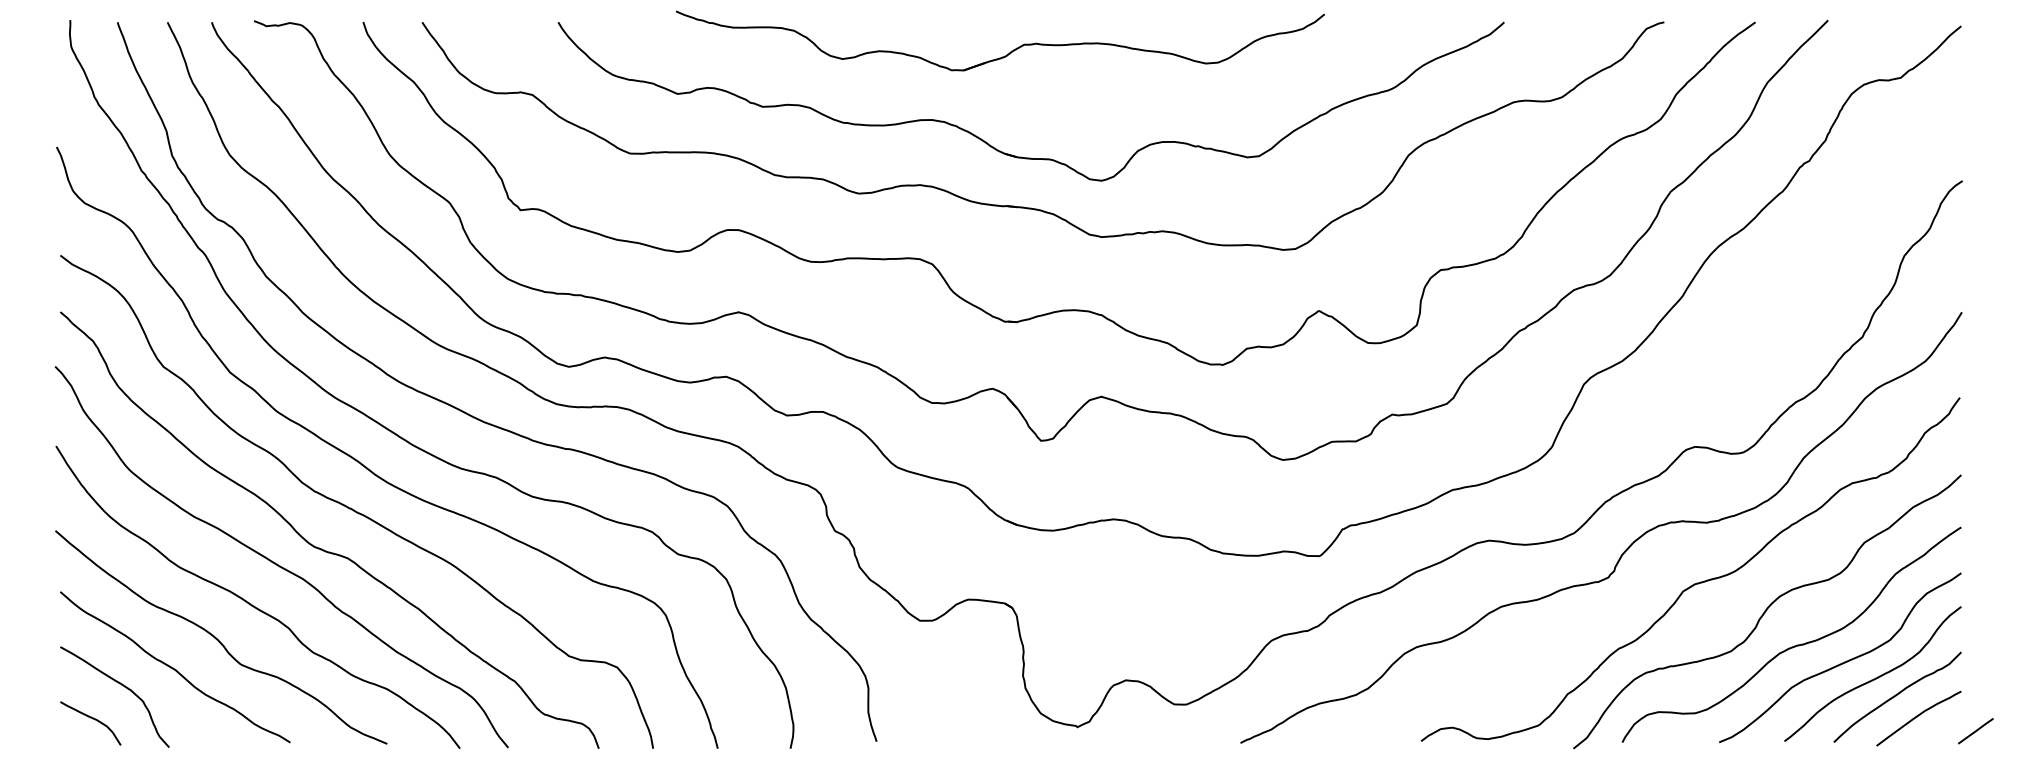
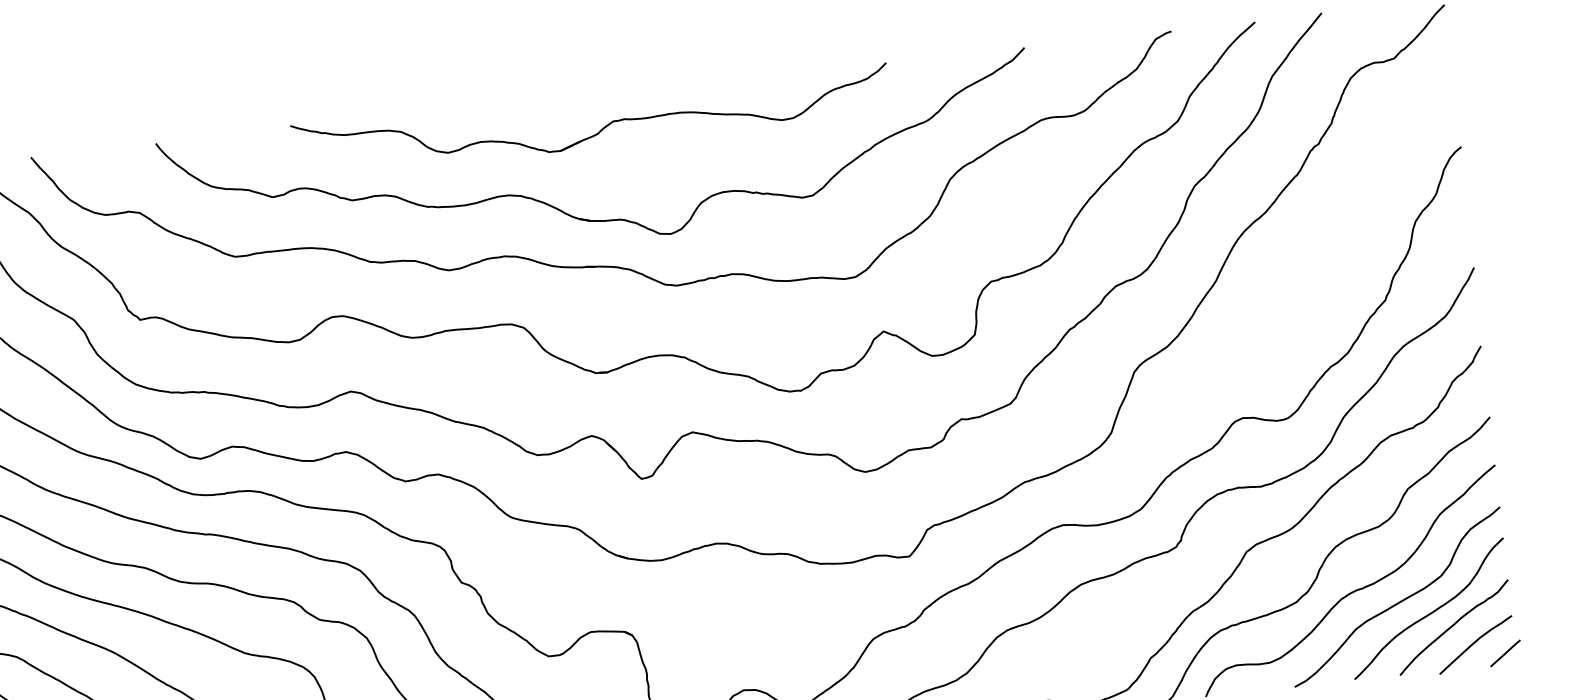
part: (1011, 50) -> (602, 127), moved
line: (1975, 731) -> (1505, 653), moved

